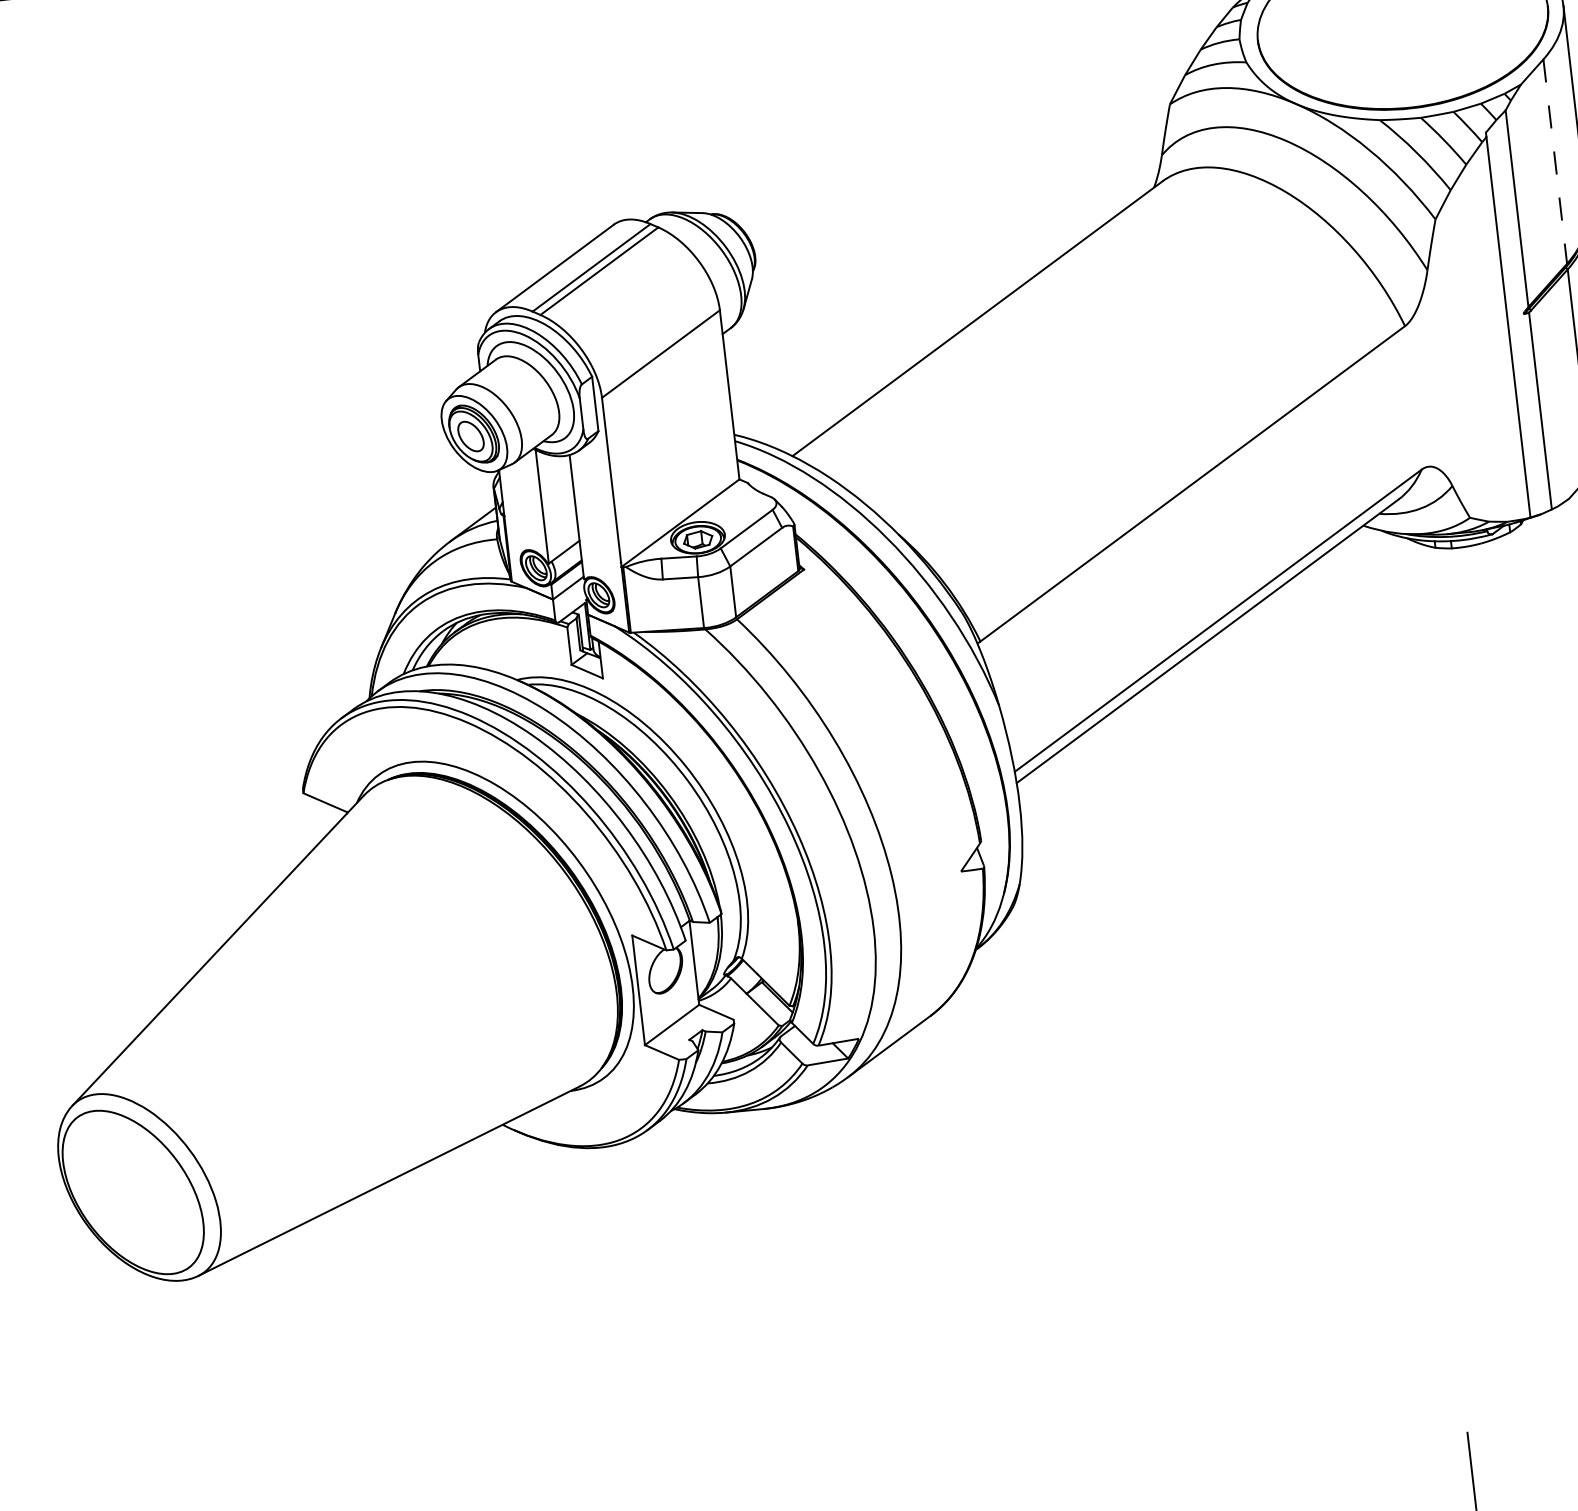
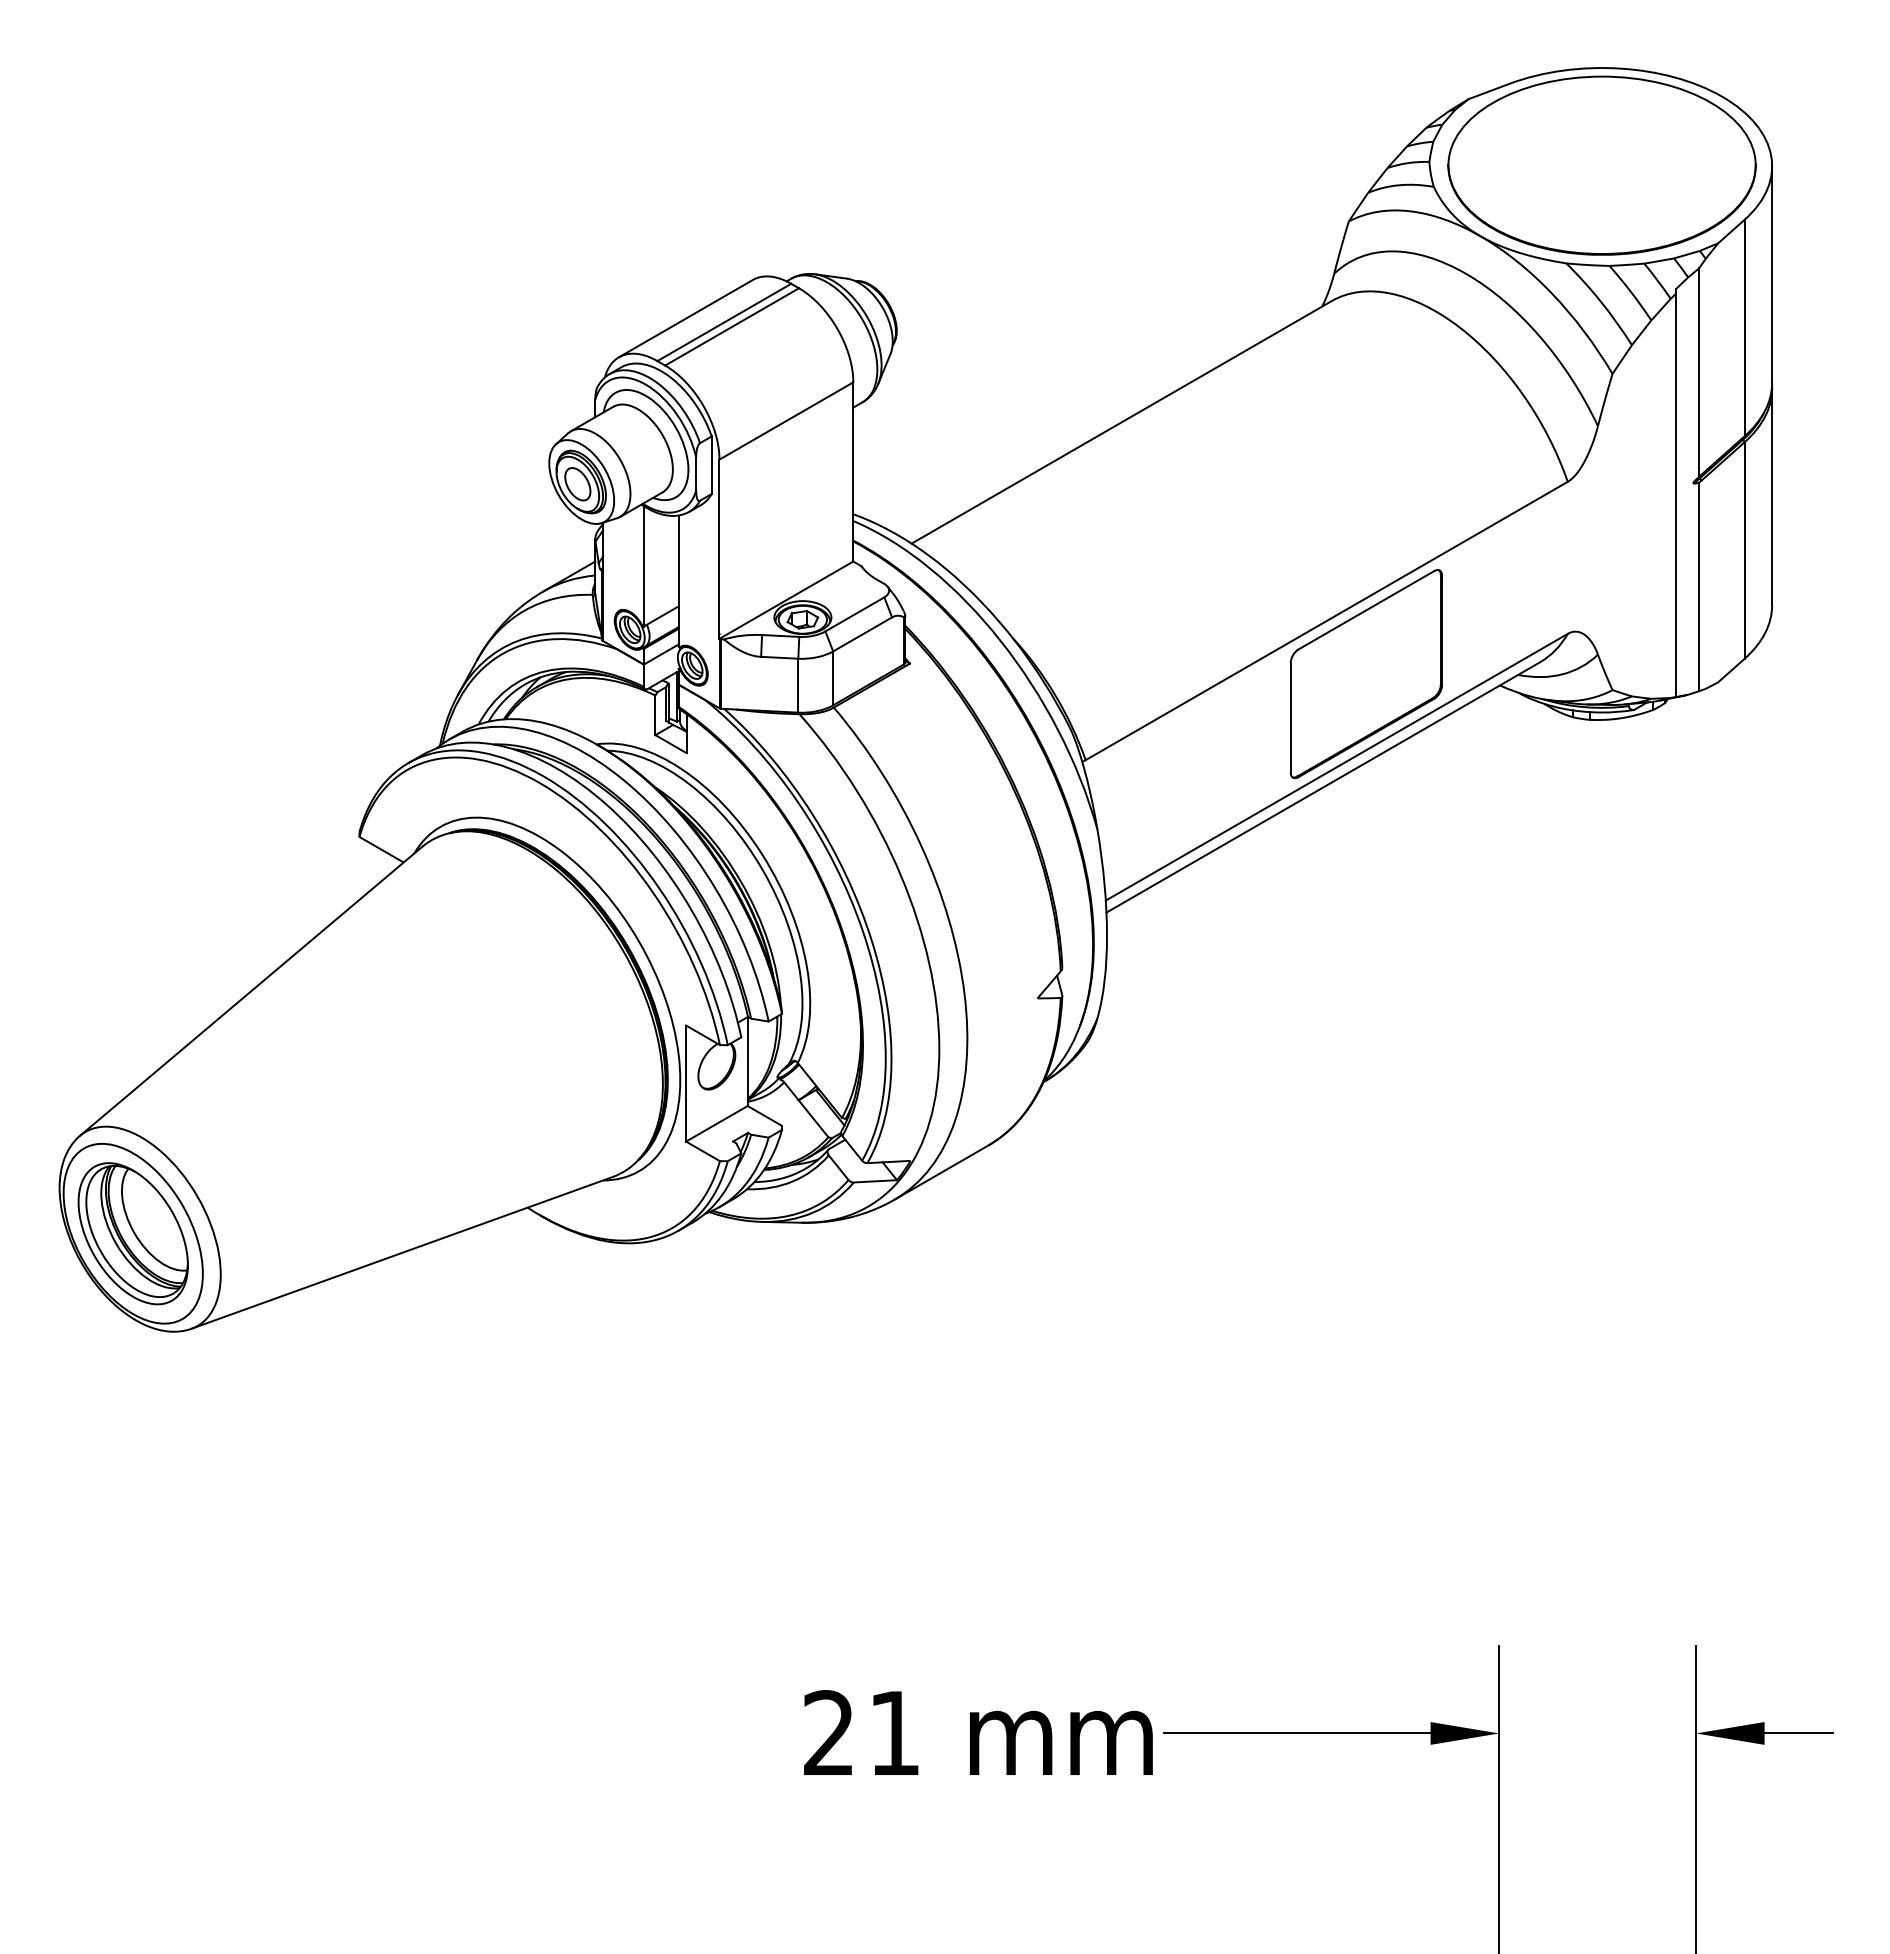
line: (1555, 162) -> (1744, 328), dashed -> solid
part: (1236, 529) -> (1366, 674), added
part: (132, 1192) -> (132, 1233), added

